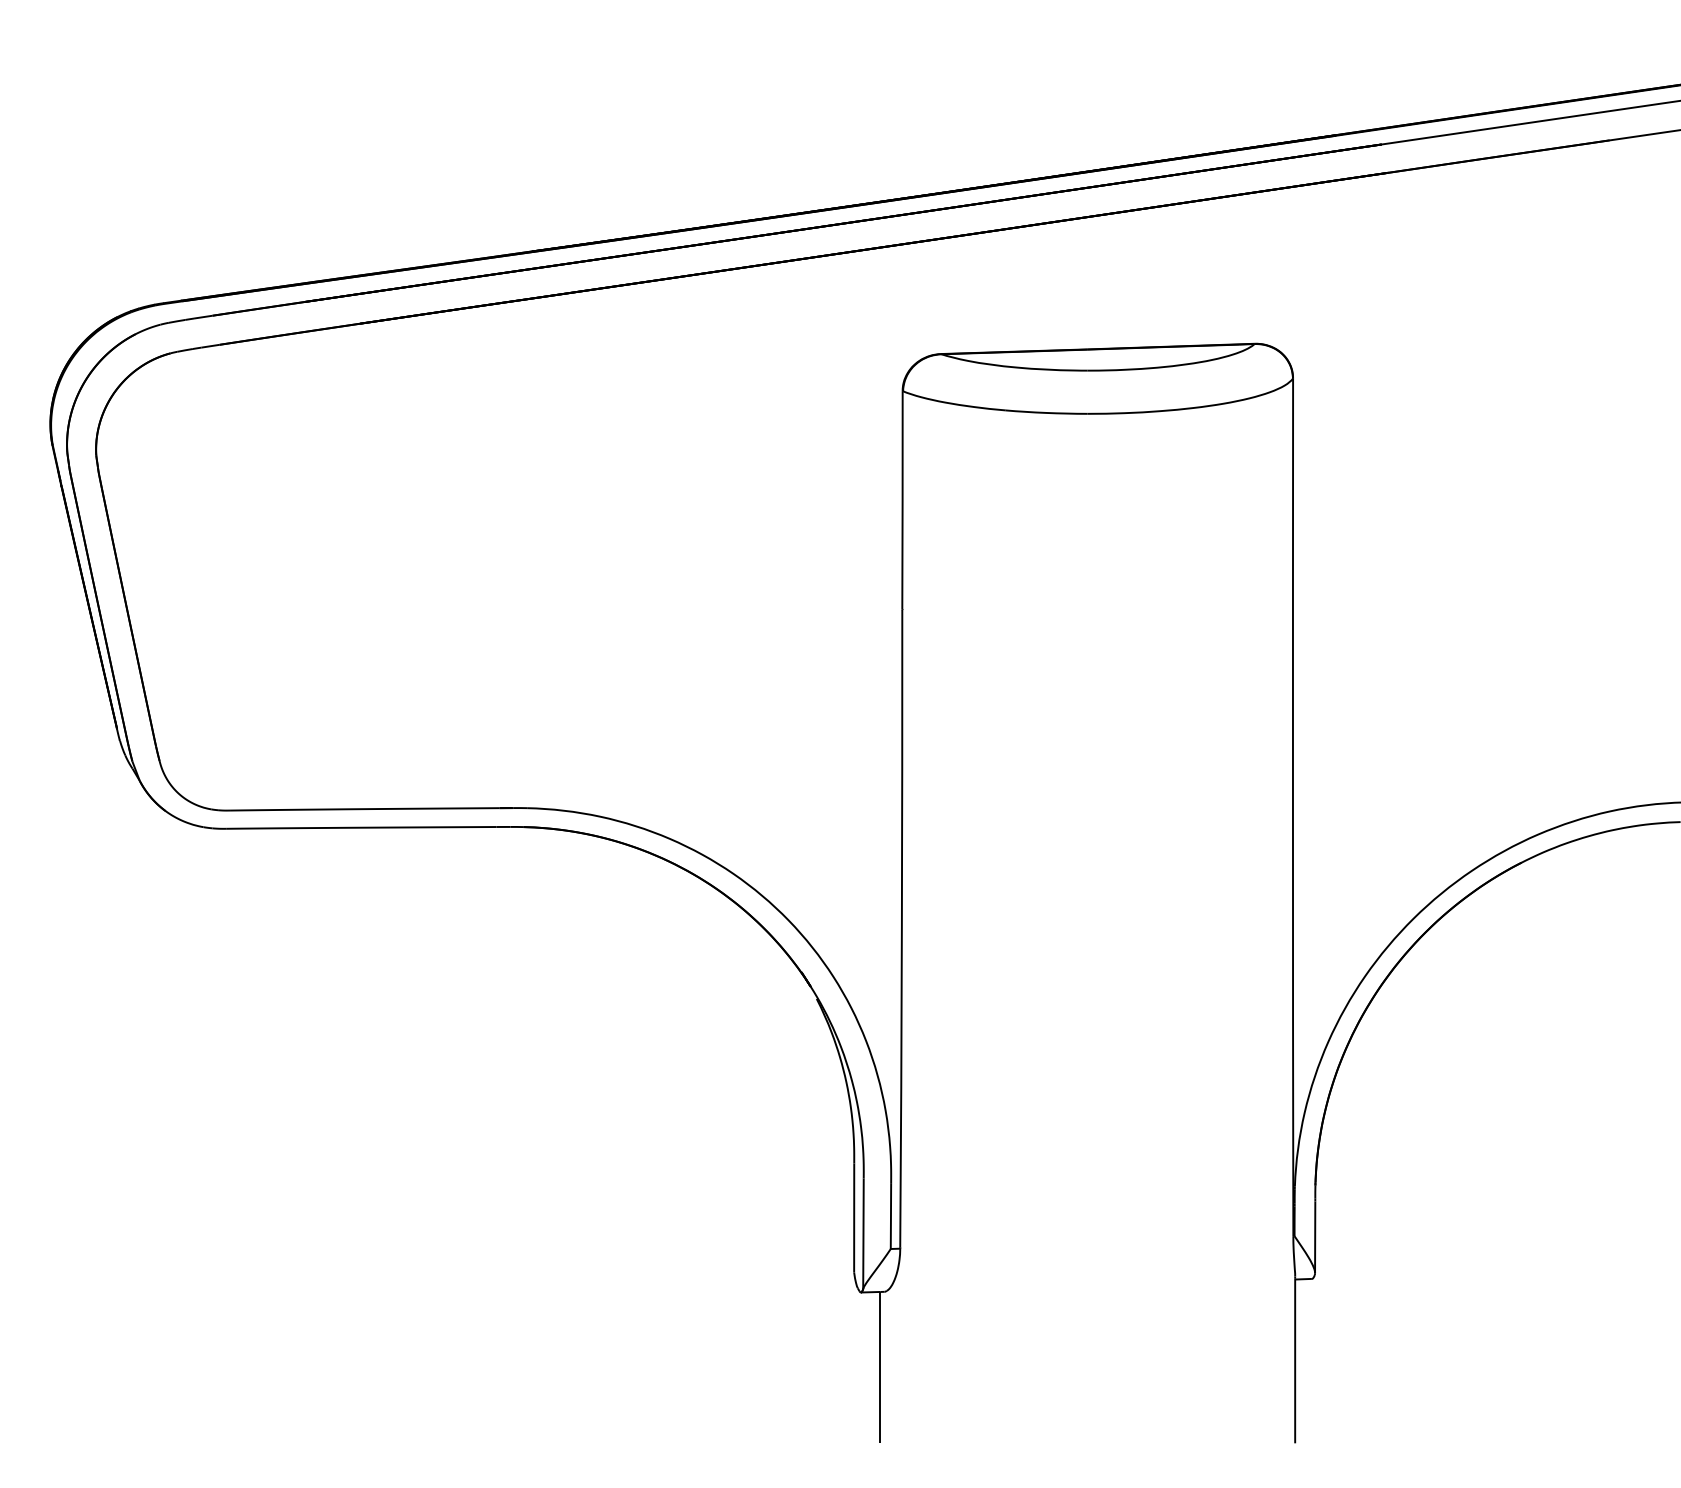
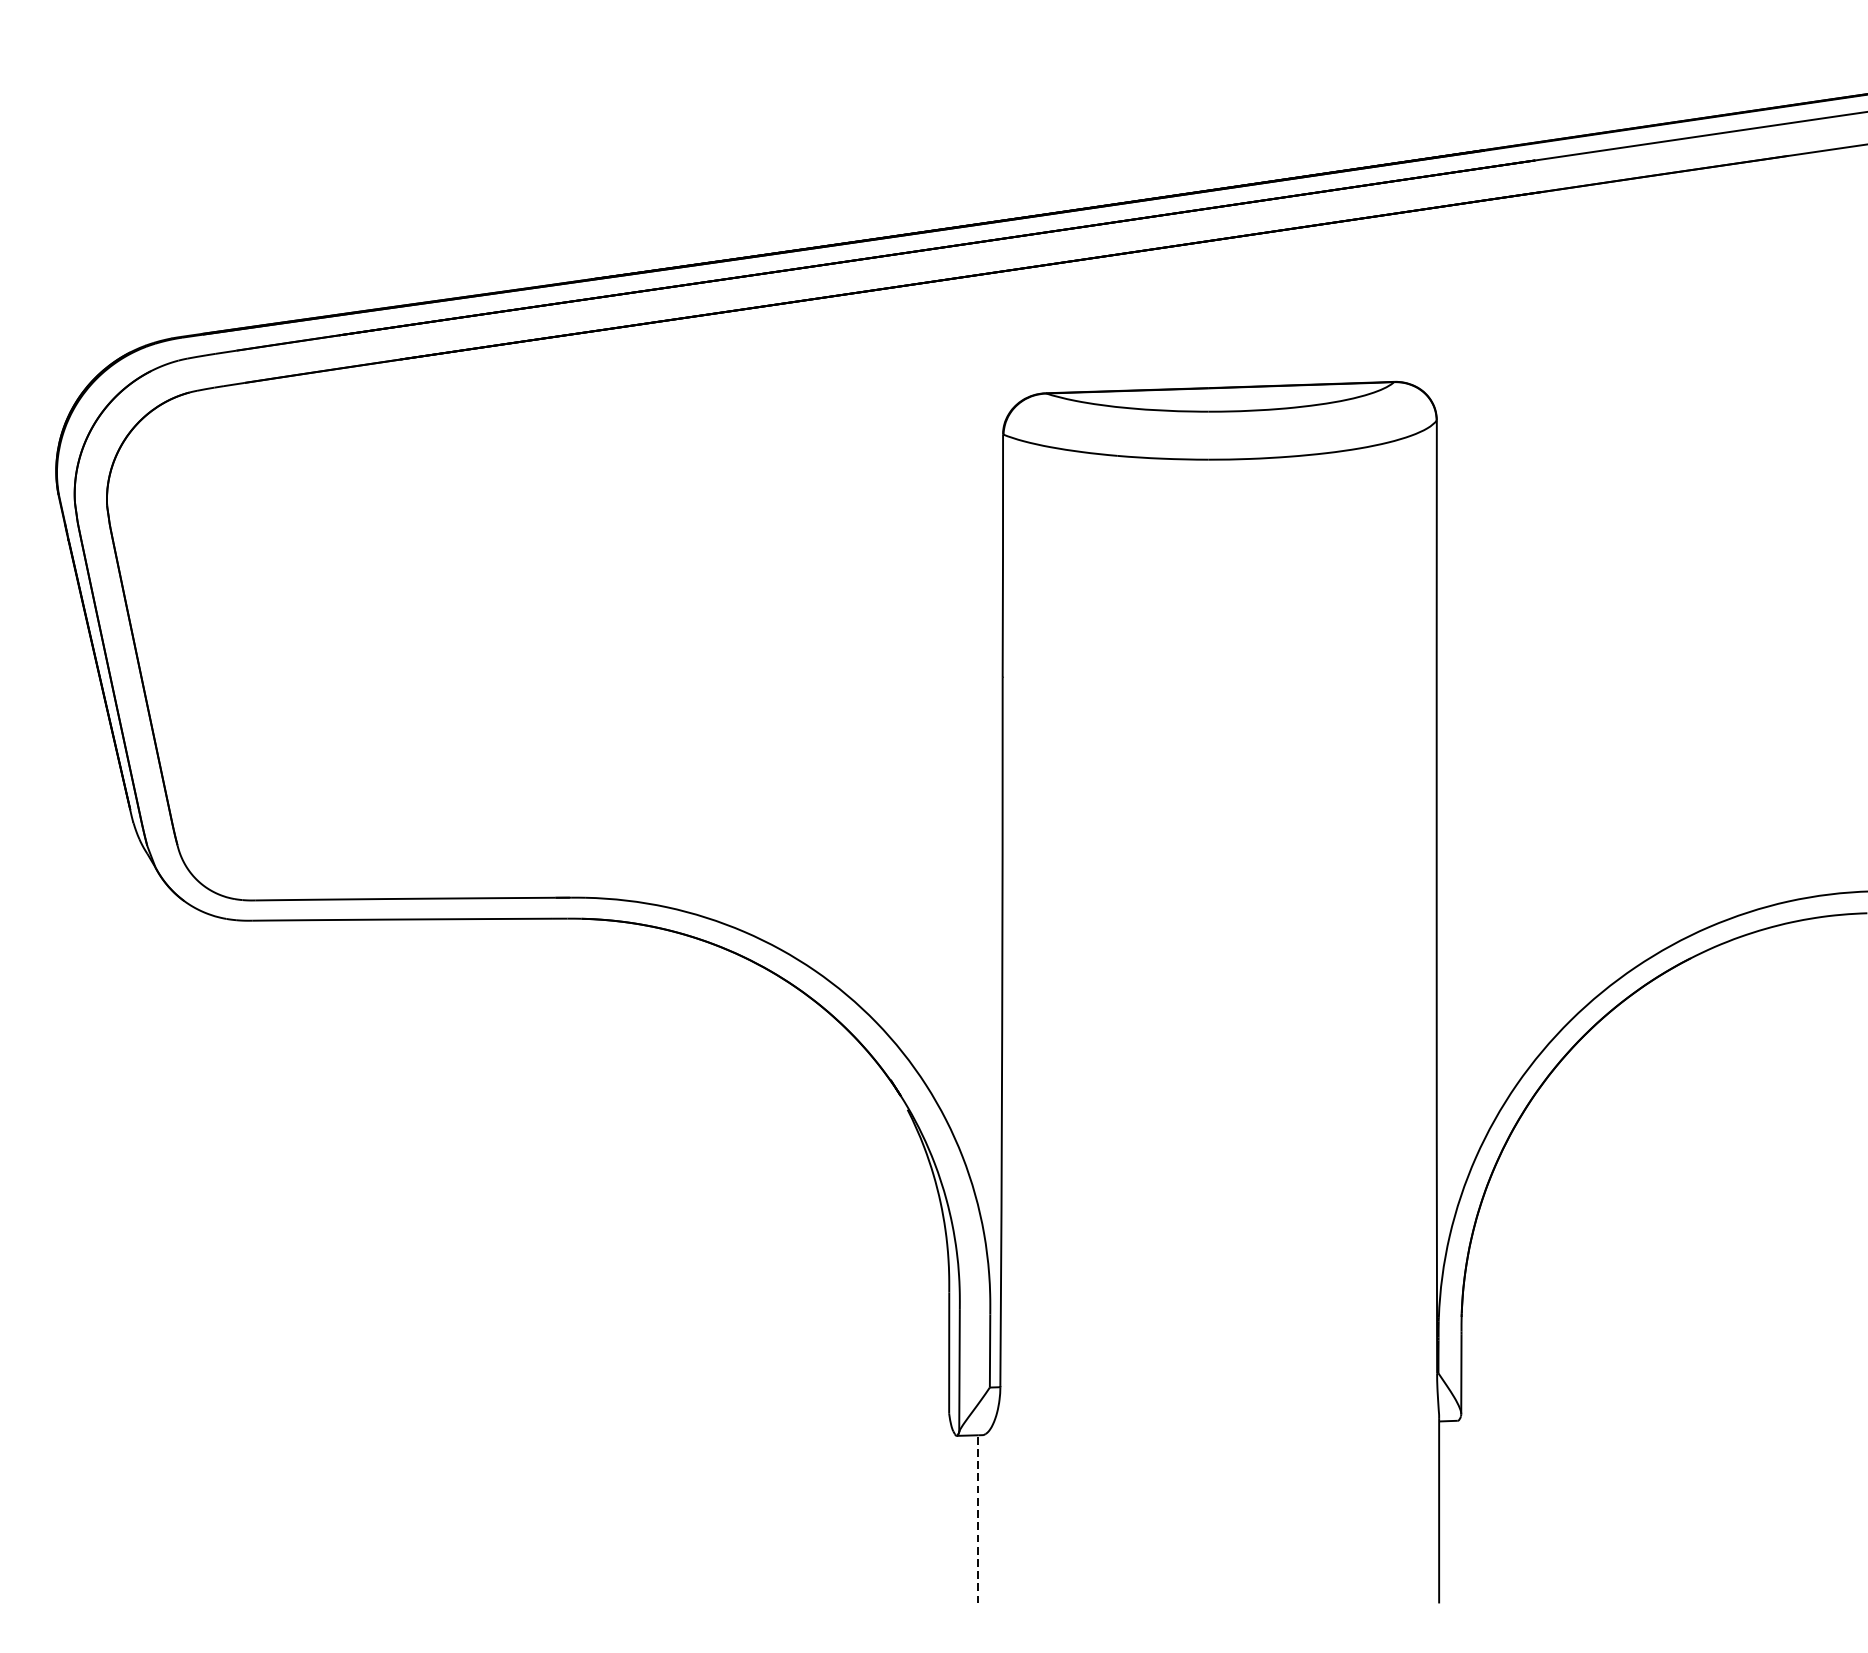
line: (880, 1367) -> (978, 1519), solid -> dashed

